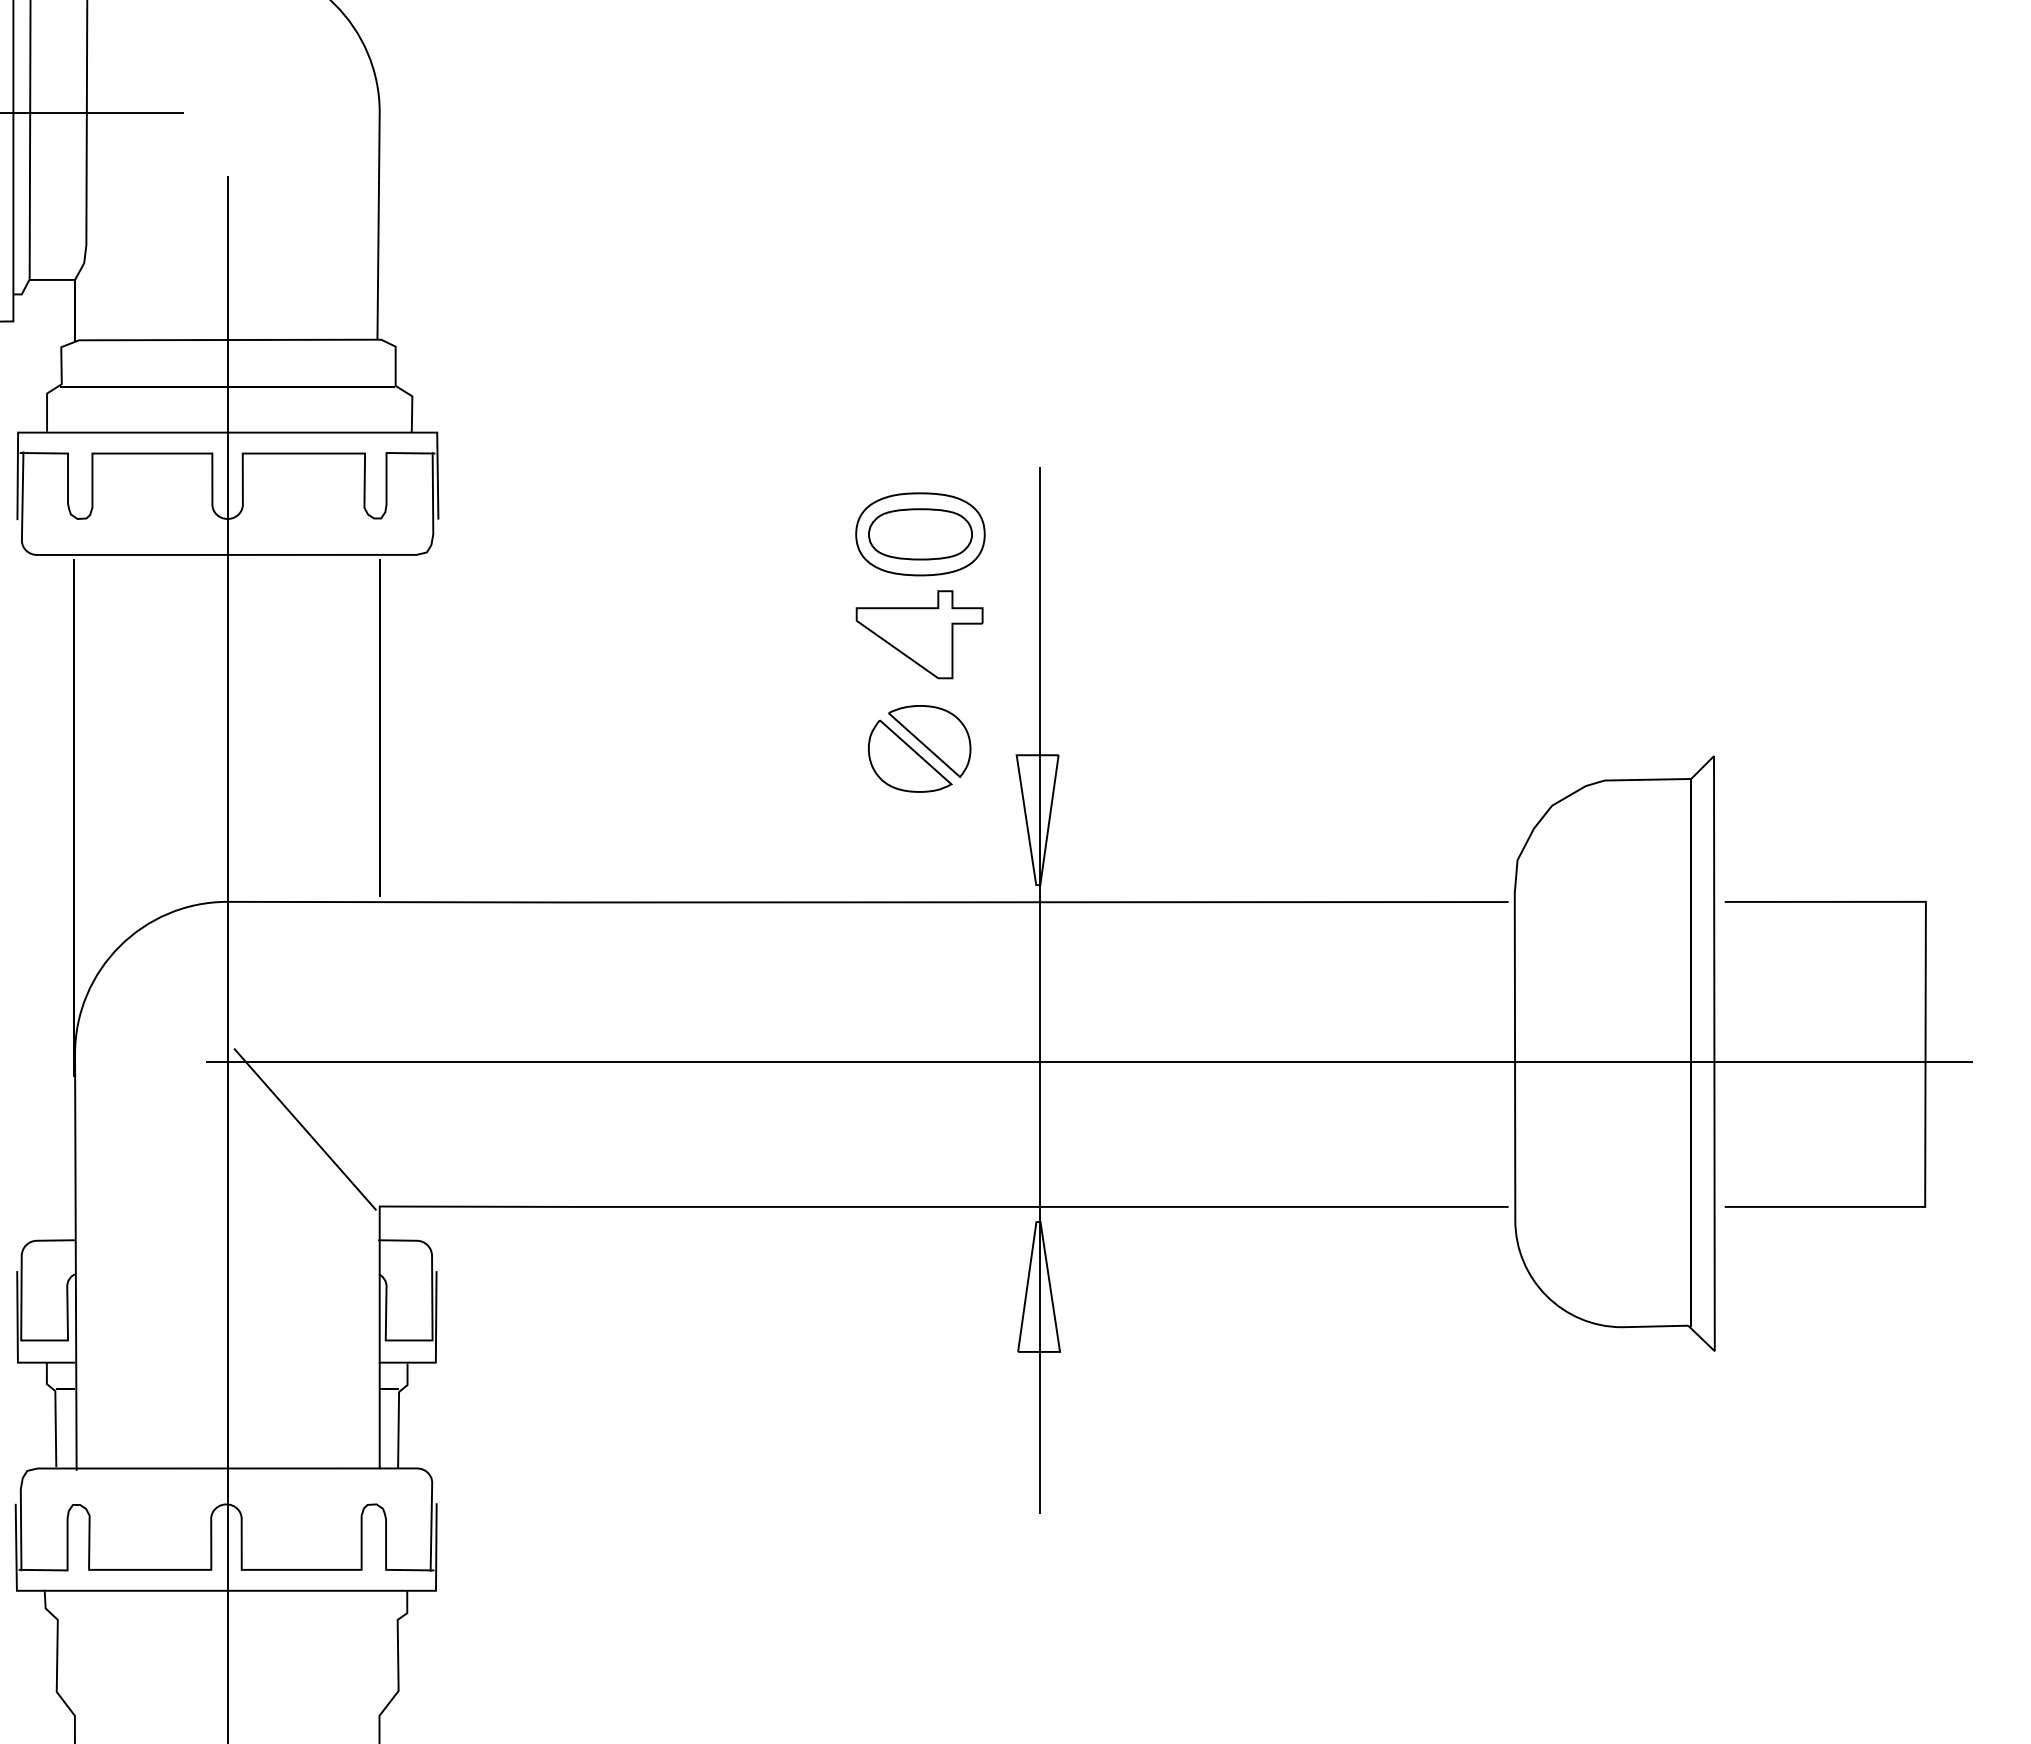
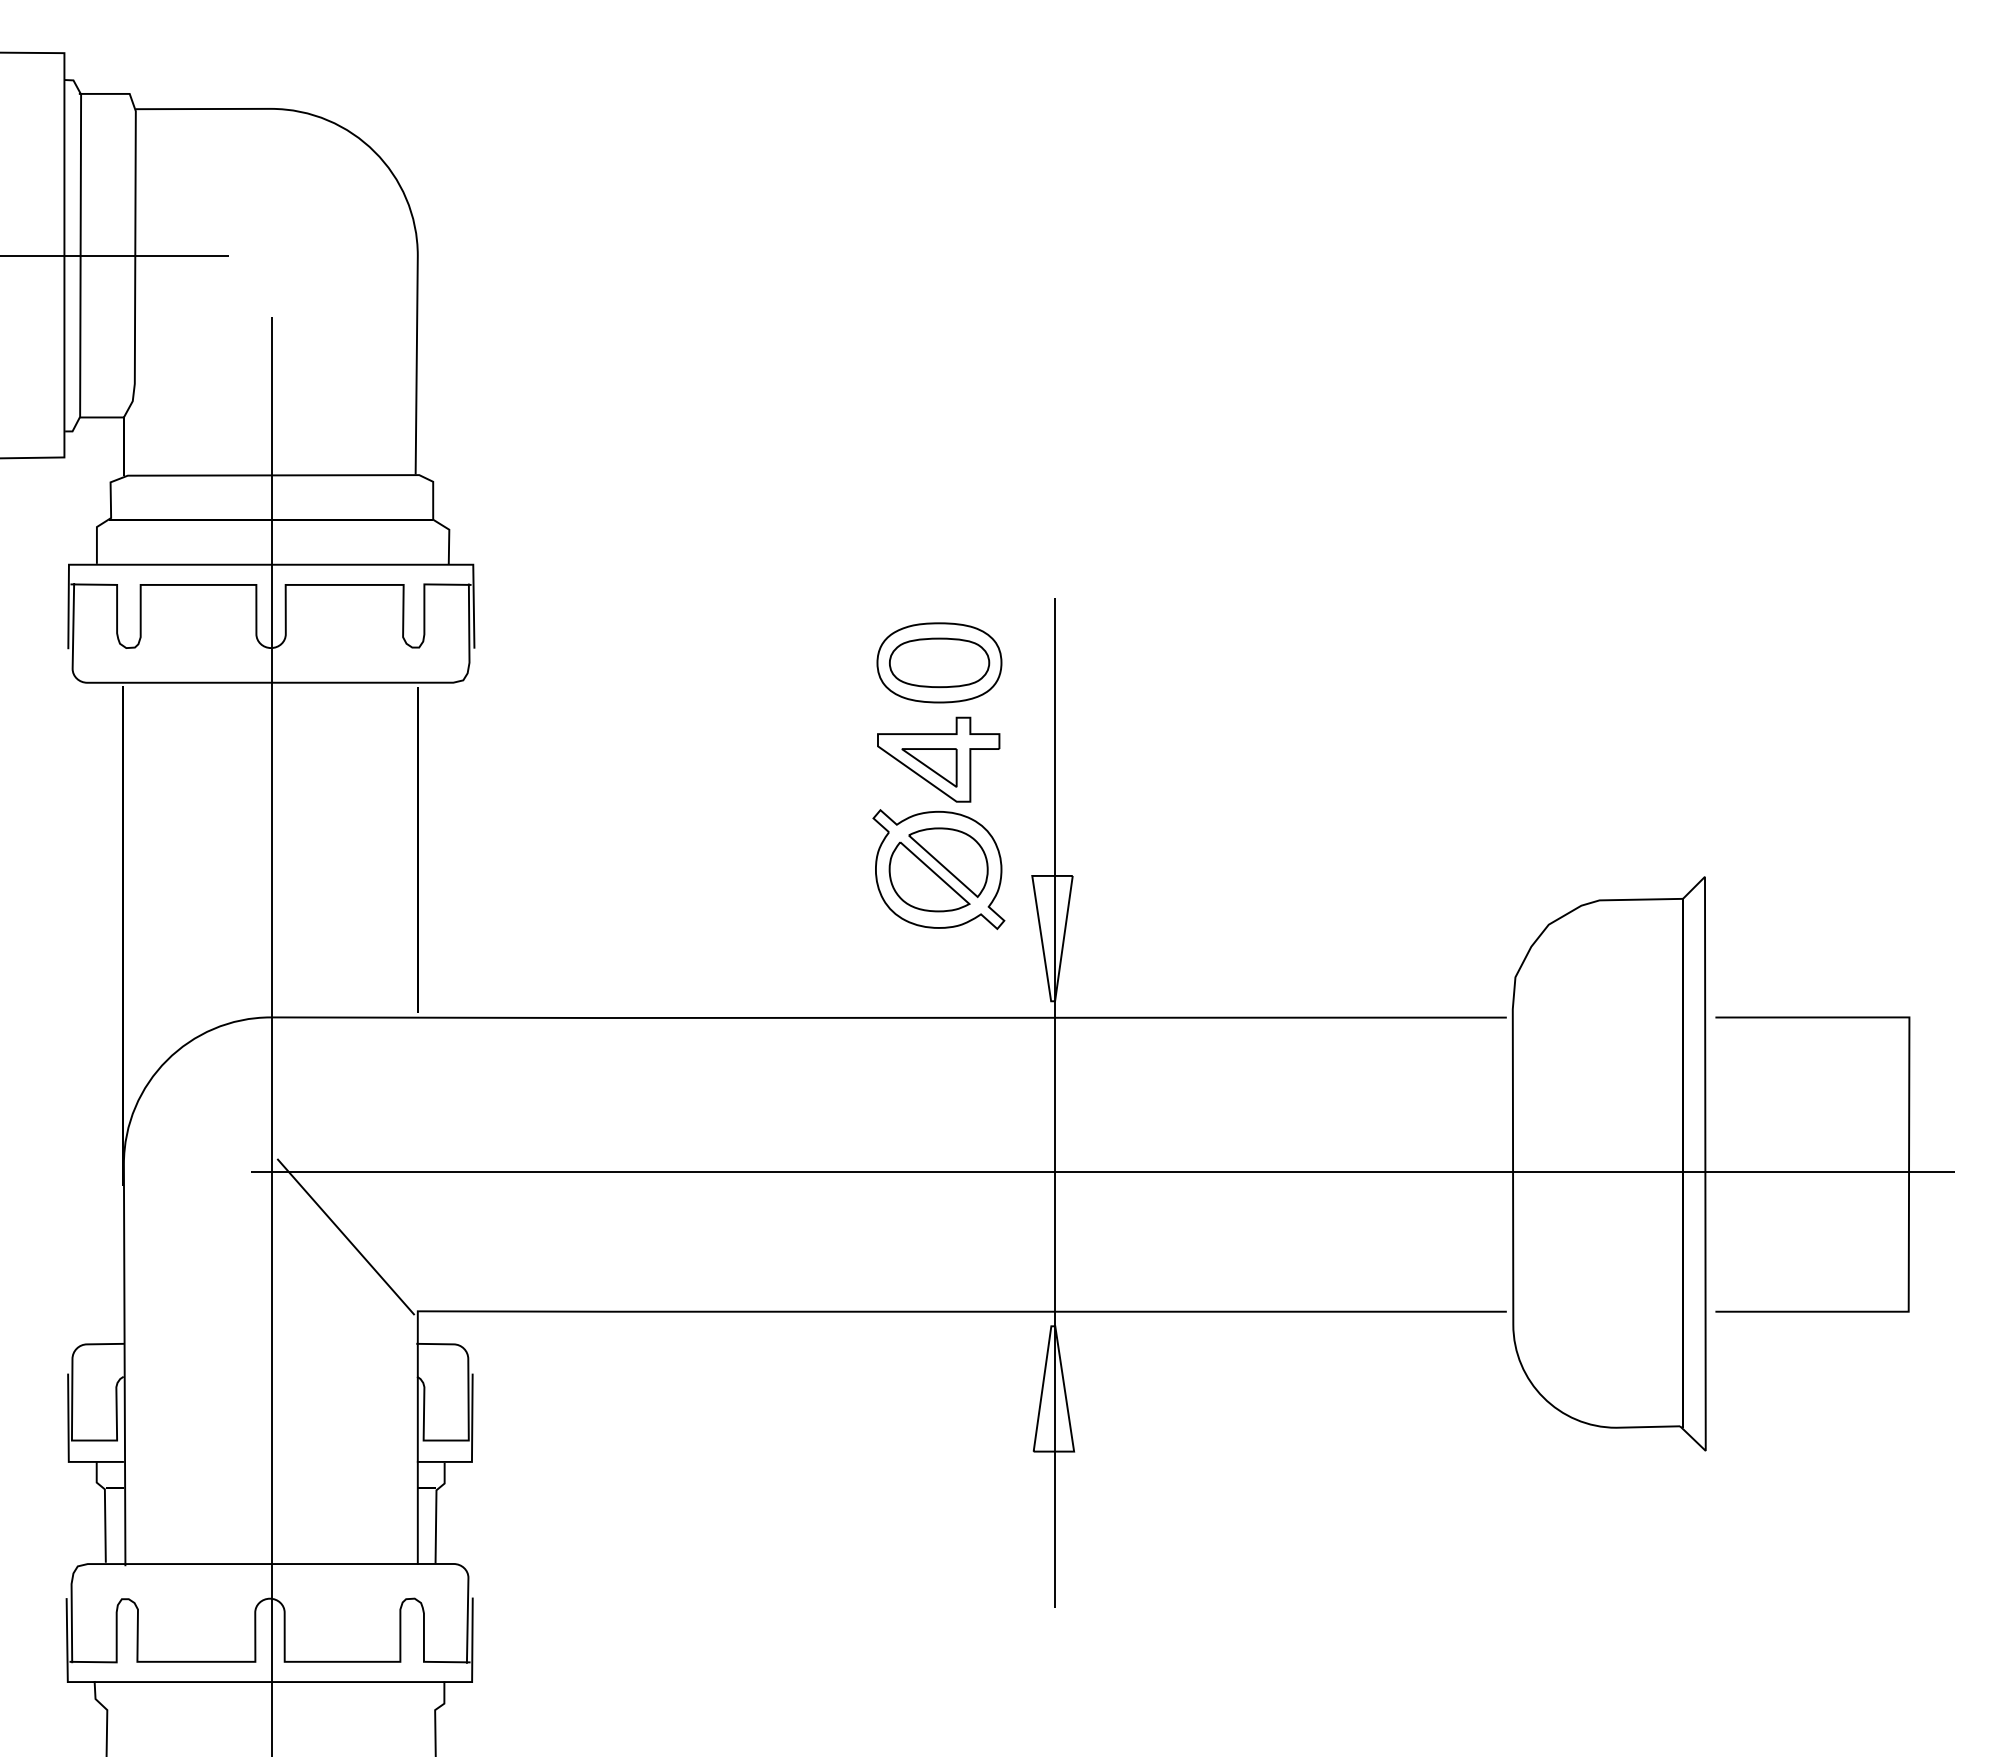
part: (910, 642) -> (929, 767), added
part: (919, 748) -> (938, 869), added

